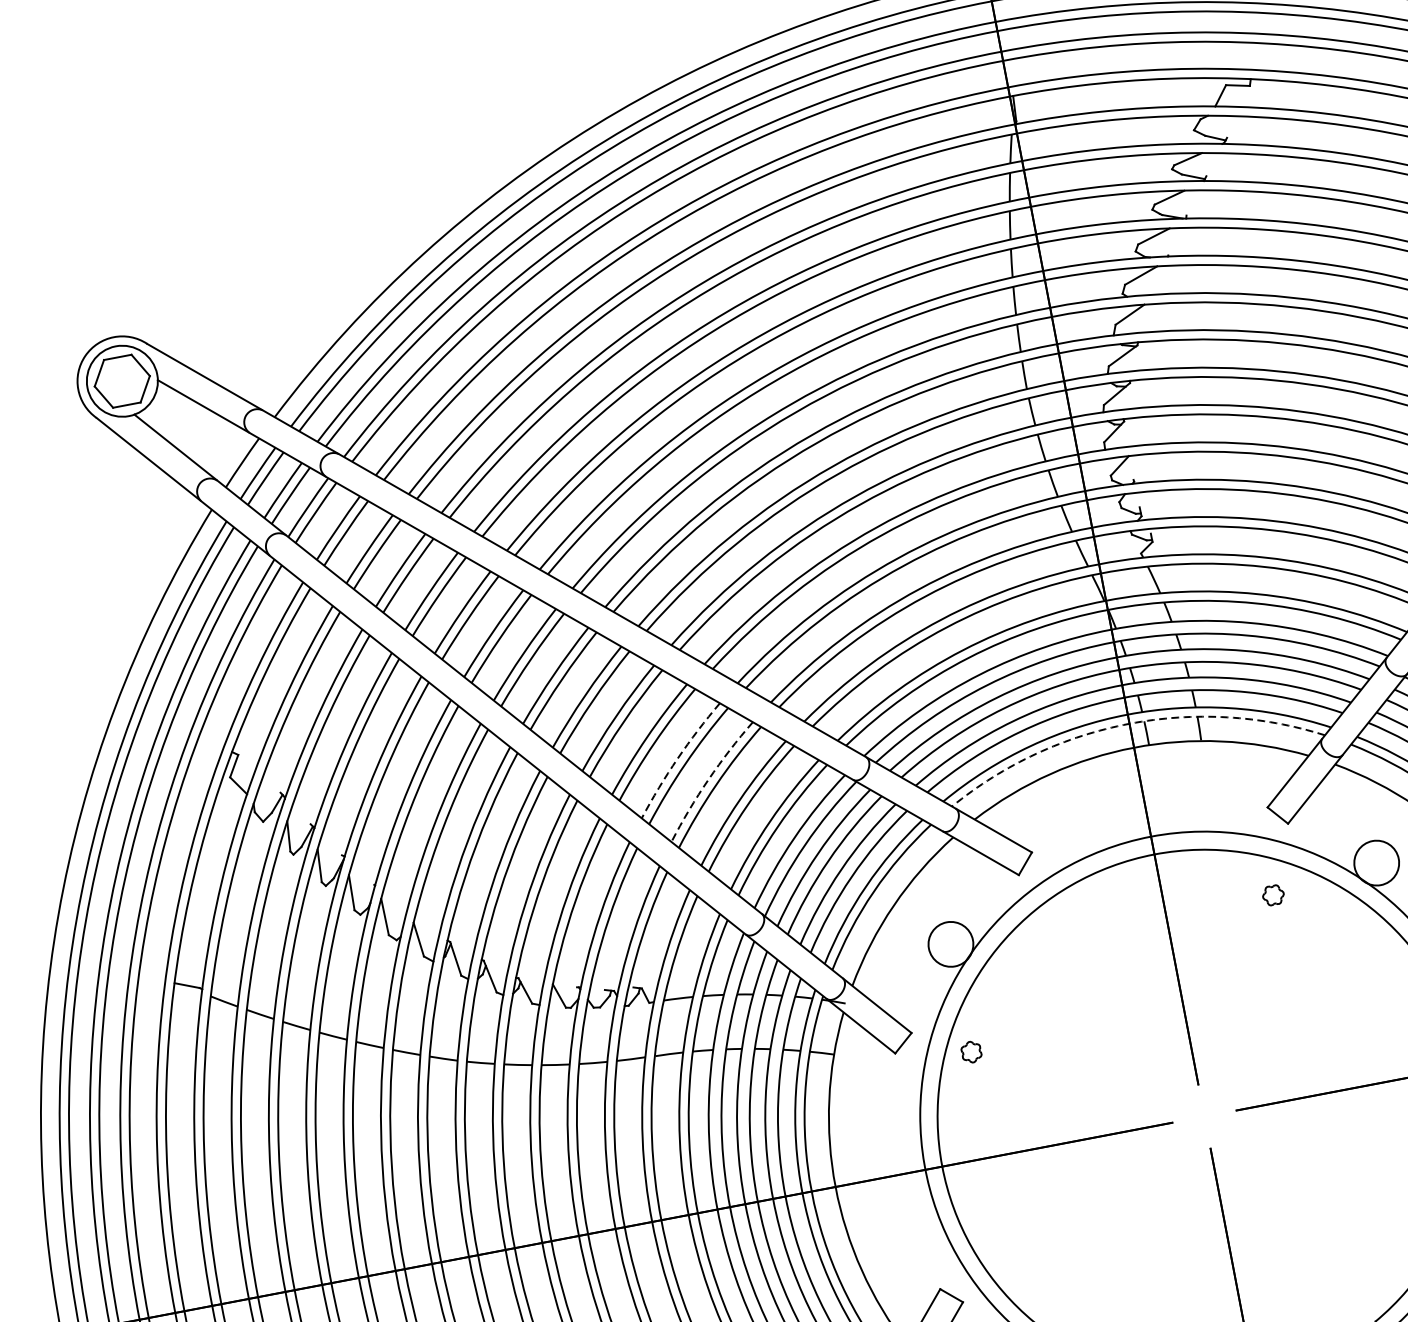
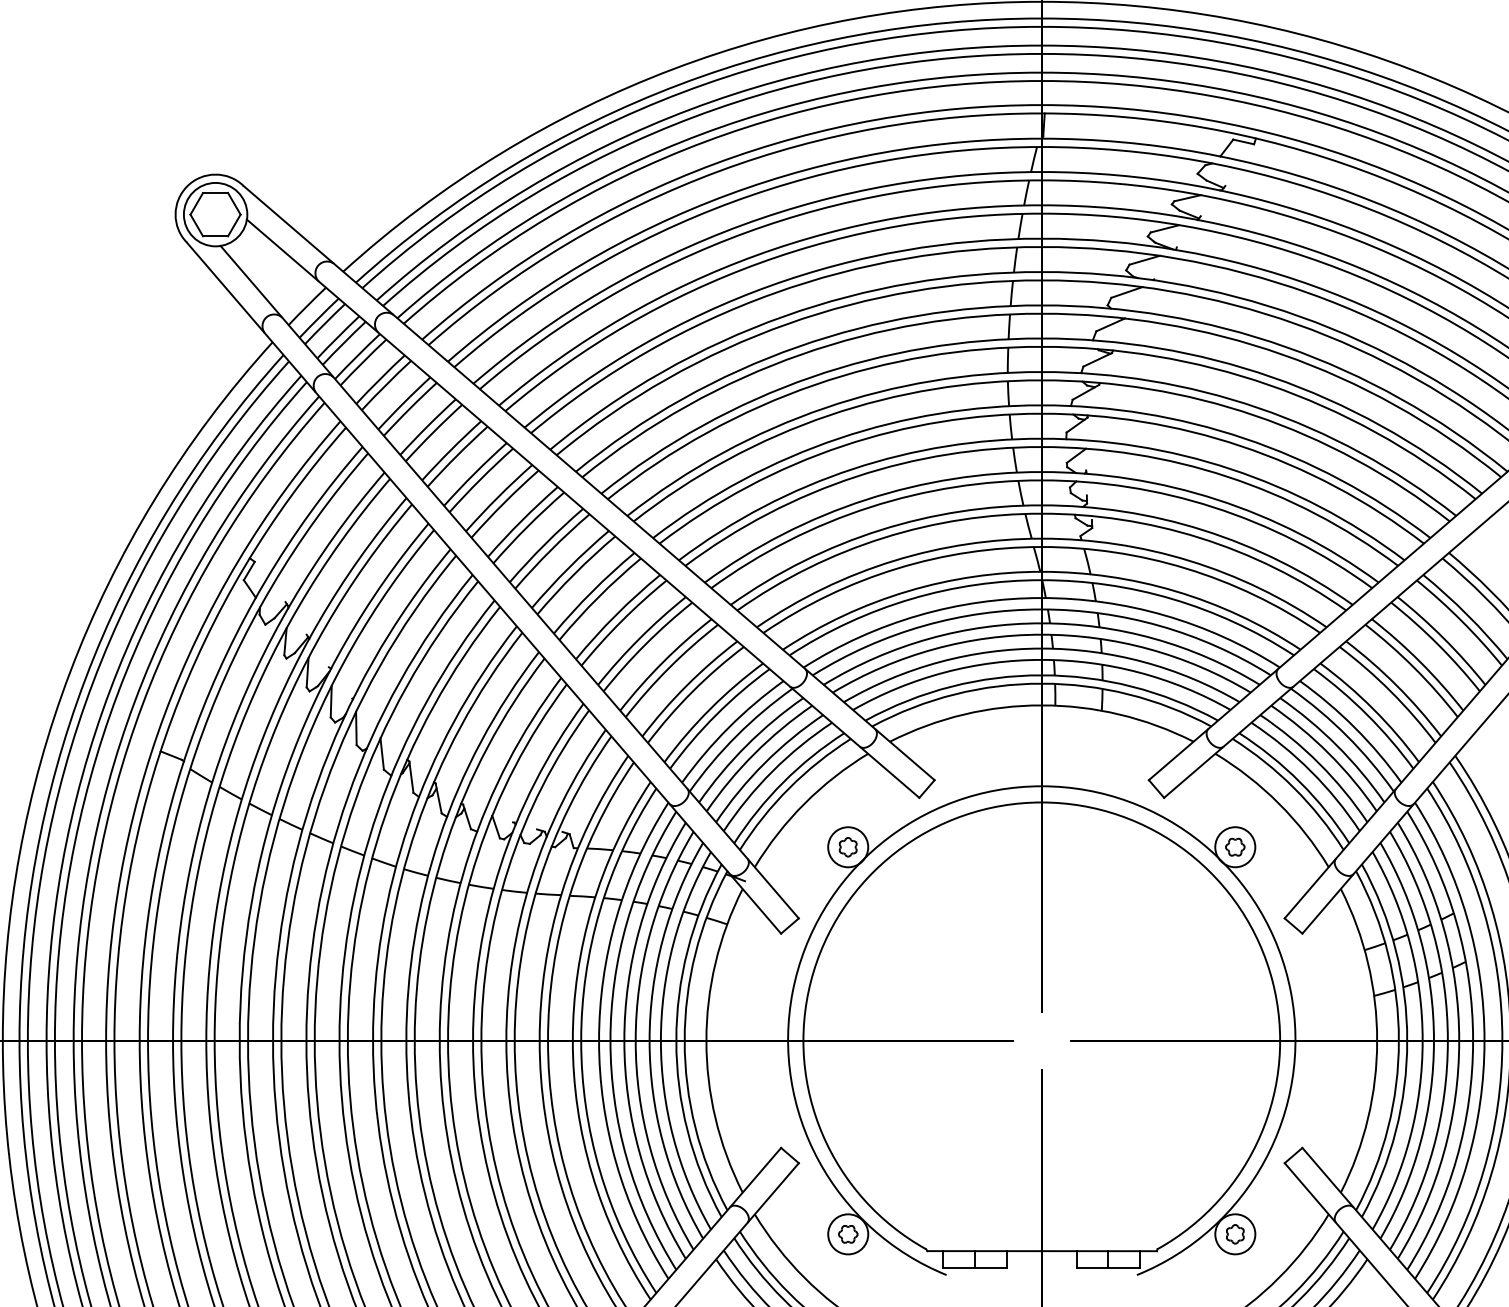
arc: (1129, 723) -> (1041, 683), dashed -> solid
arc: (677, 758) -> (639, 638), dashed -> solid
arc: (709, 779) -> (663, 662), dashed -> solid
part: (1273, 894) -> (1235, 846), moved
part: (970, 1052) -> (847, 847), moved

